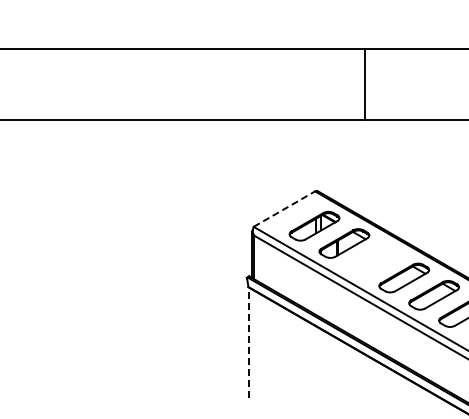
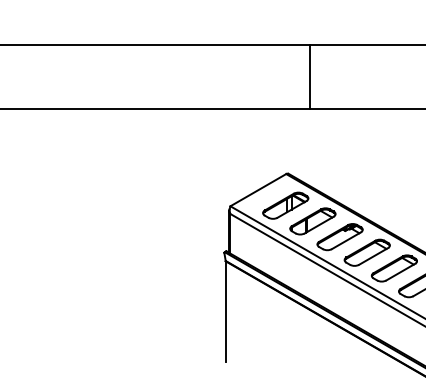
line: (365, 84) -> (310, 76), moved
line: (284, 208) -> (258, 189), dashed -> solid
part: (374, 260) -> (340, 236), added
line: (248, 342) -> (225, 311), dashed -> solid

